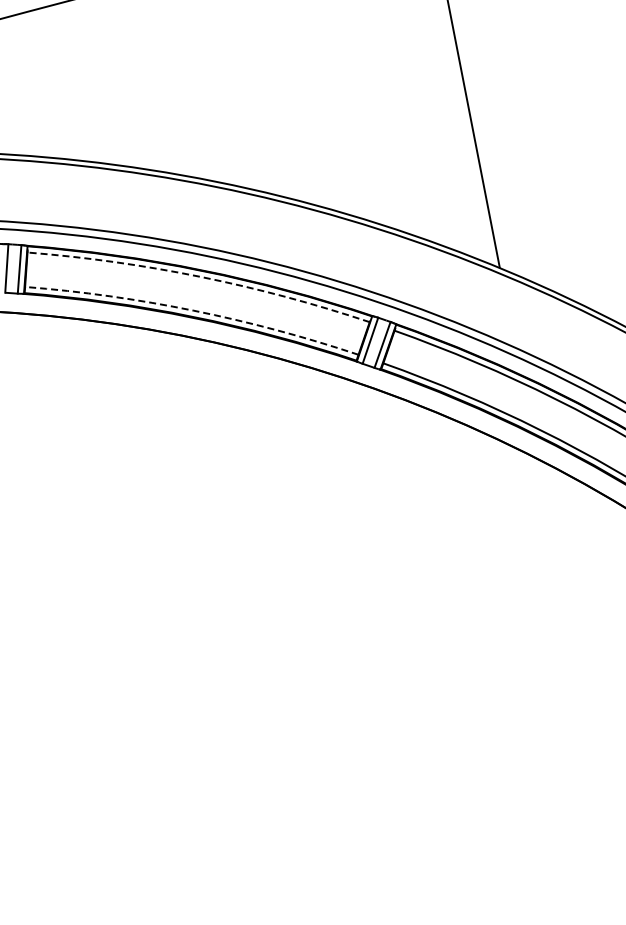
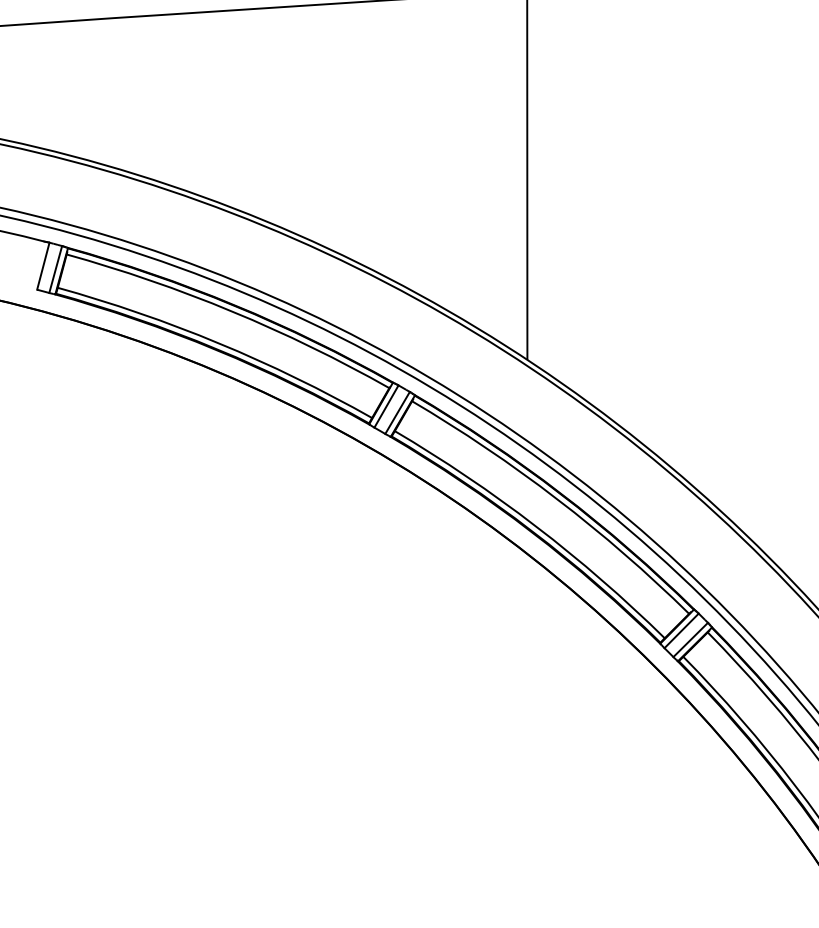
arc: (201, 276) -> (232, 311), dashed -> solid
arc: (193, 310) -> (218, 343), dashed -> solid

